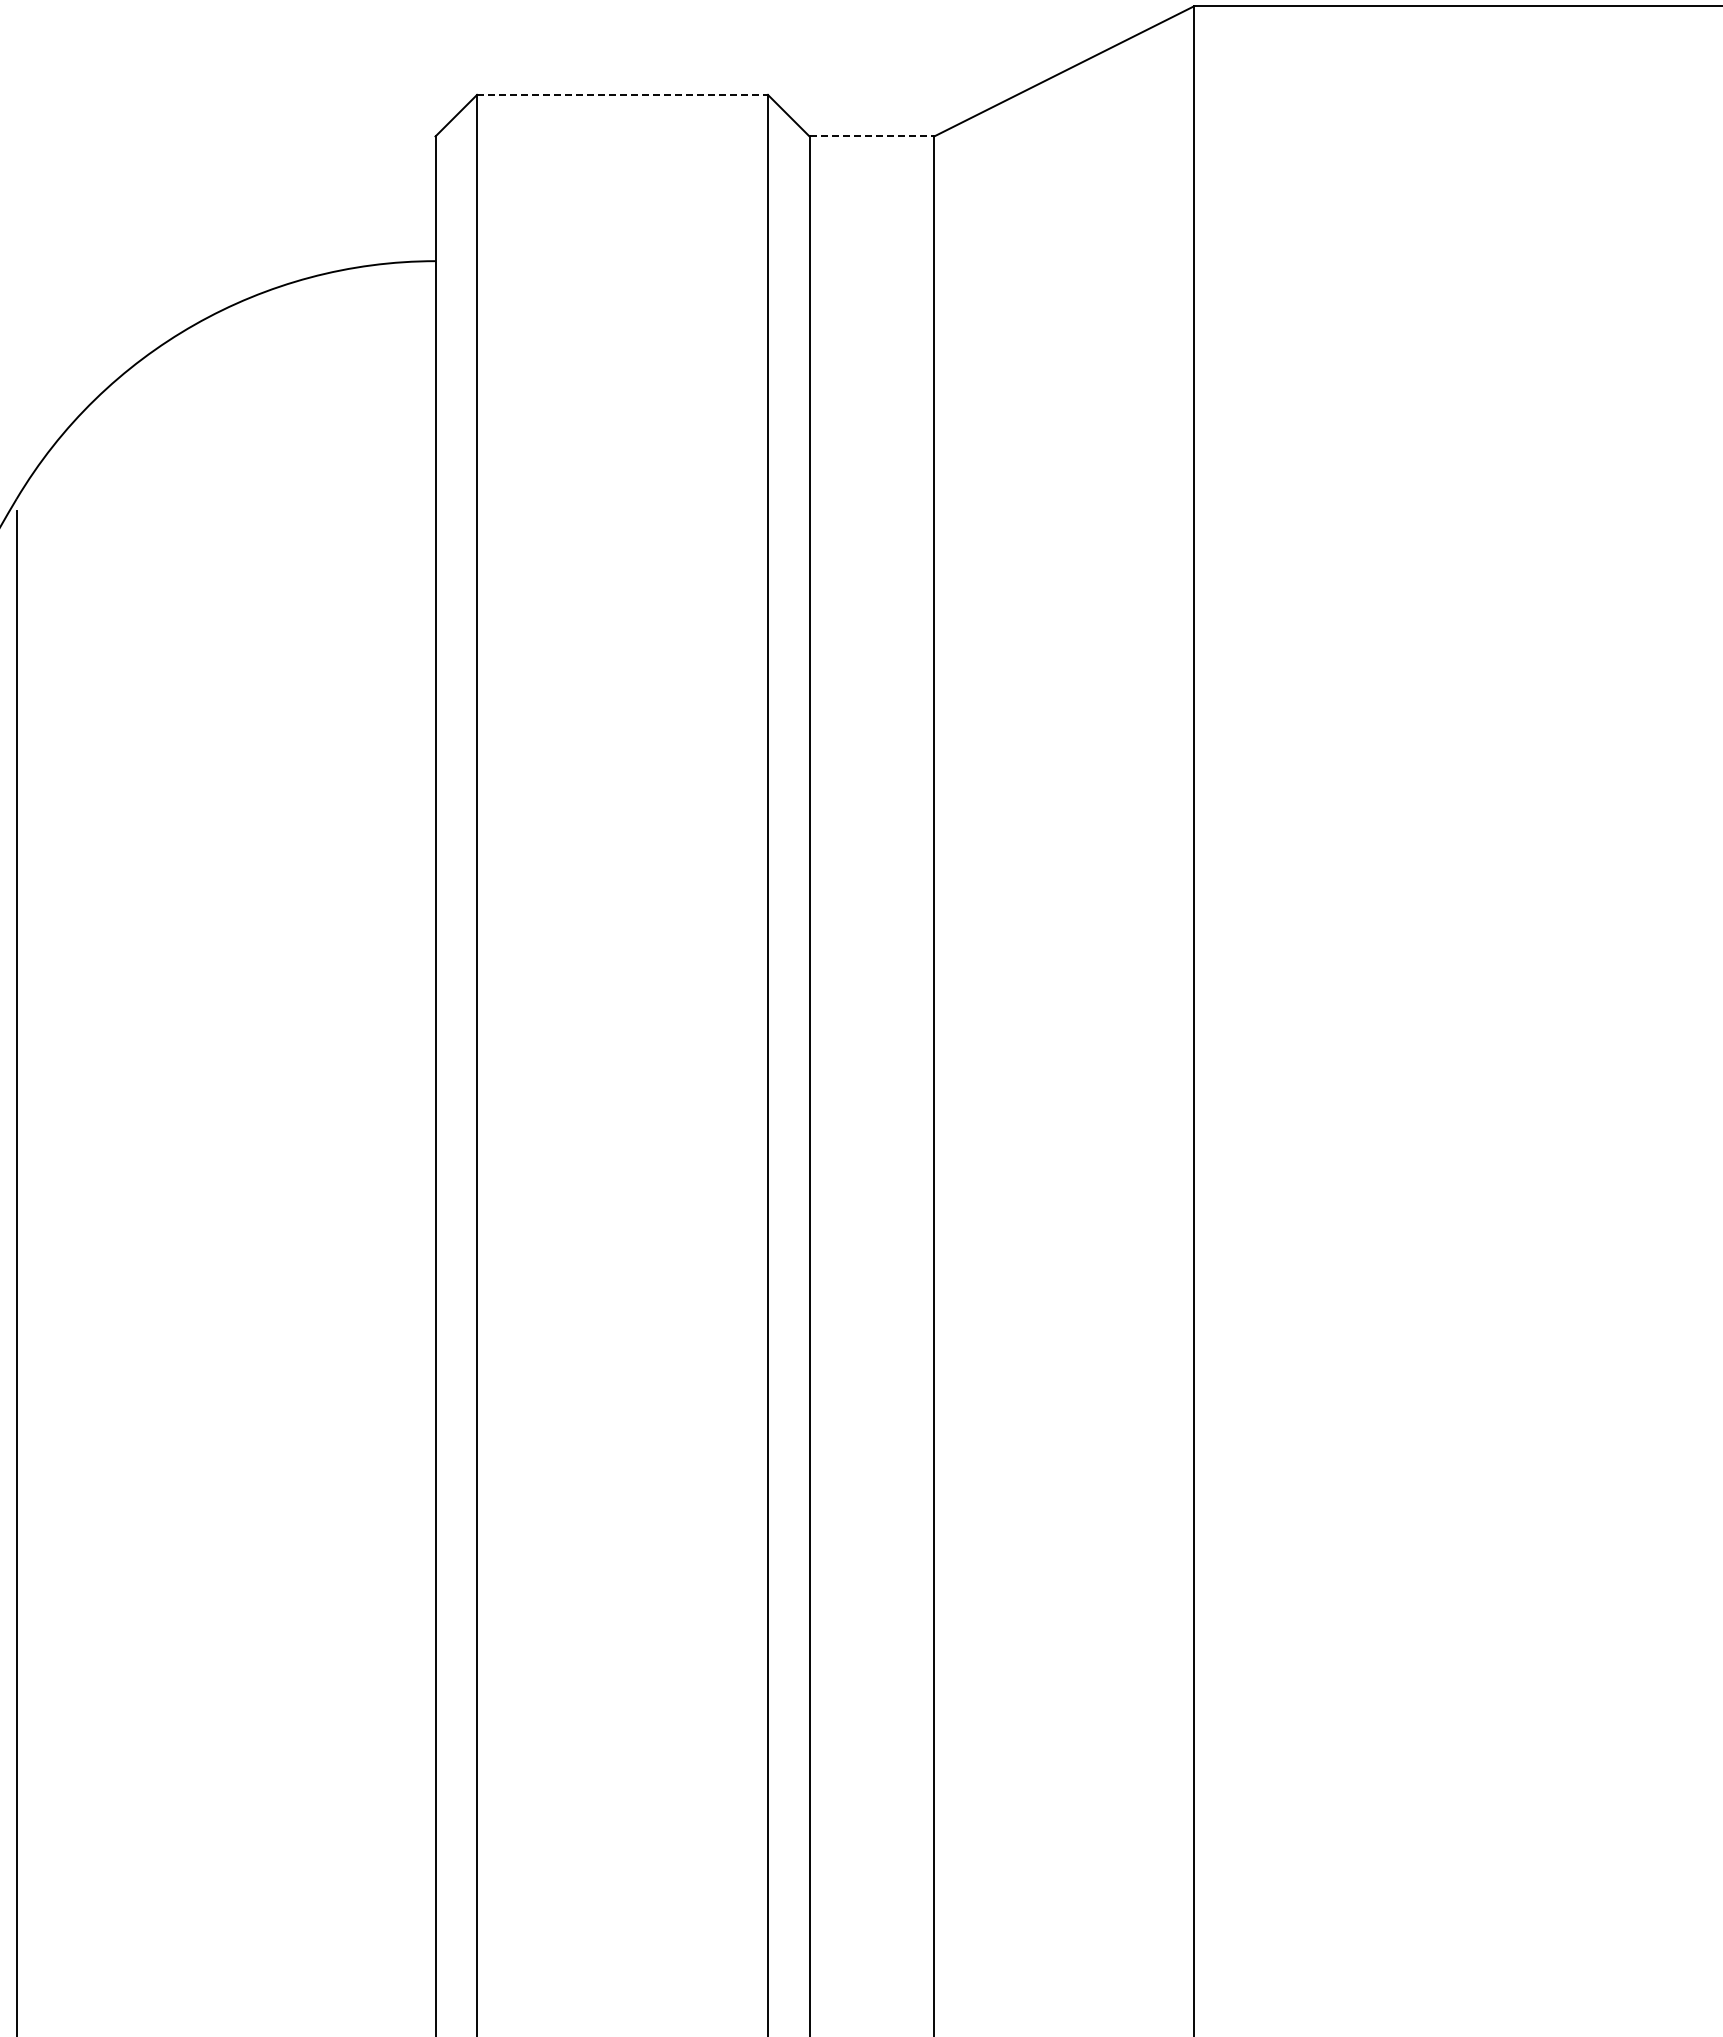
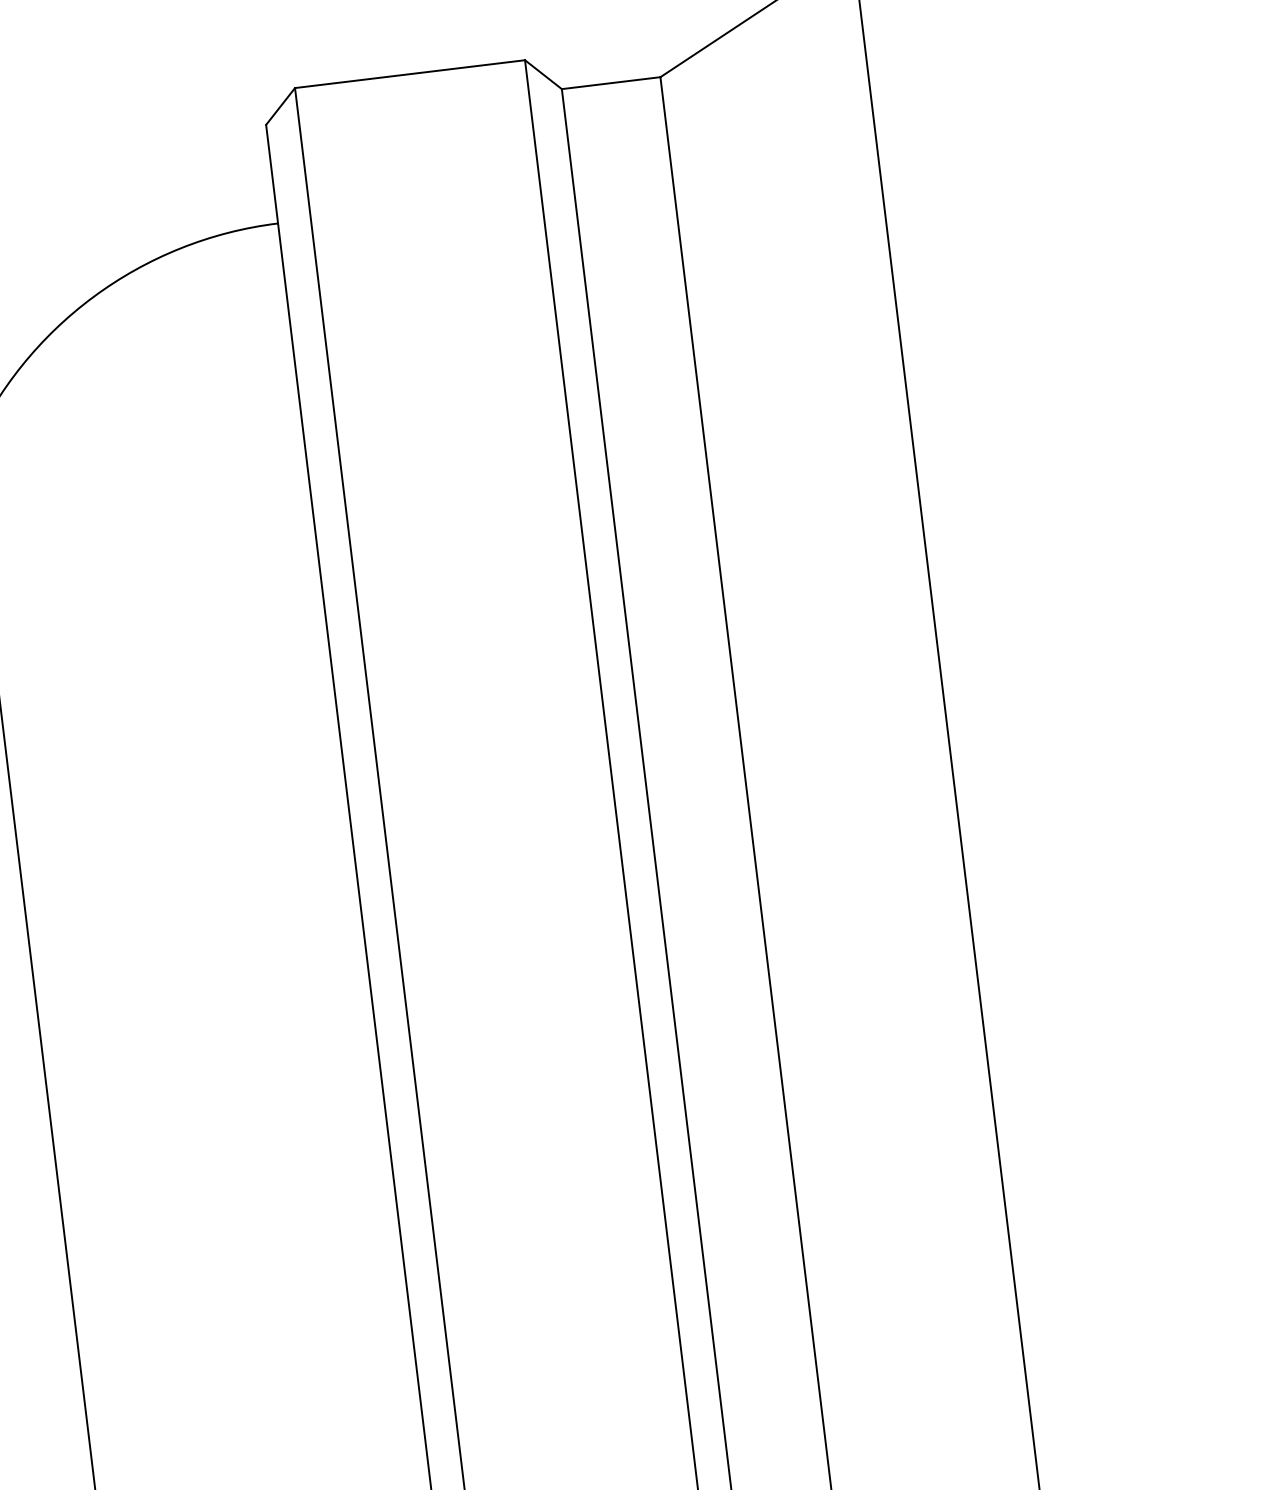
line: (623, 94) -> (410, 73), dashed -> solid
line: (872, 136) -> (611, 83), dashed -> solid

